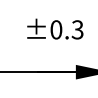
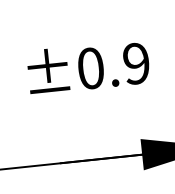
text: (77, 29) -> (136, 62), ±0.3 -> ±0.9

